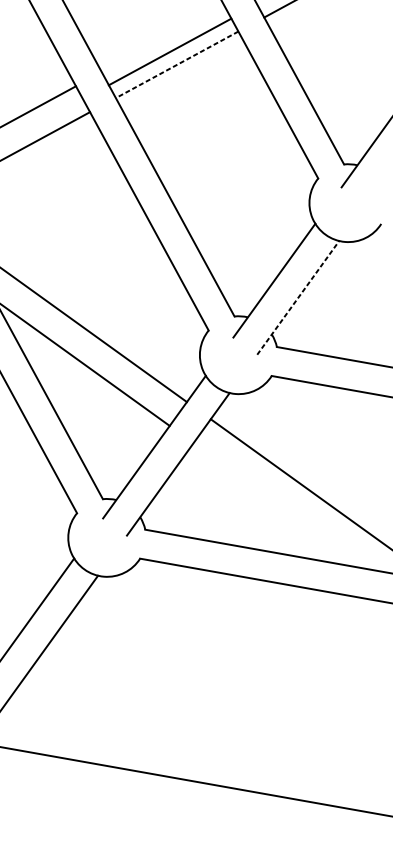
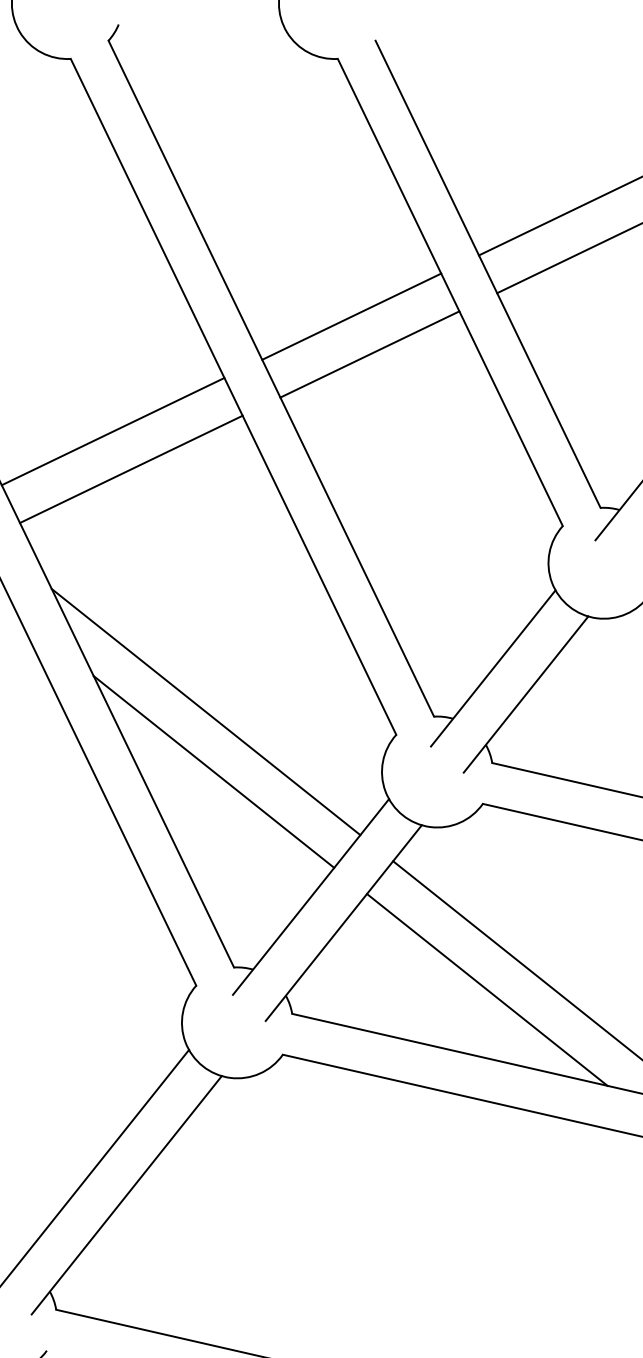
line: (169, 51) -> (351, 316), moved
line: (176, 64) -> (369, 354), dashed -> solid
line: (298, 297) -> (526, 694), dashed -> solid
line: (281, 505) -> (487, 989), added

